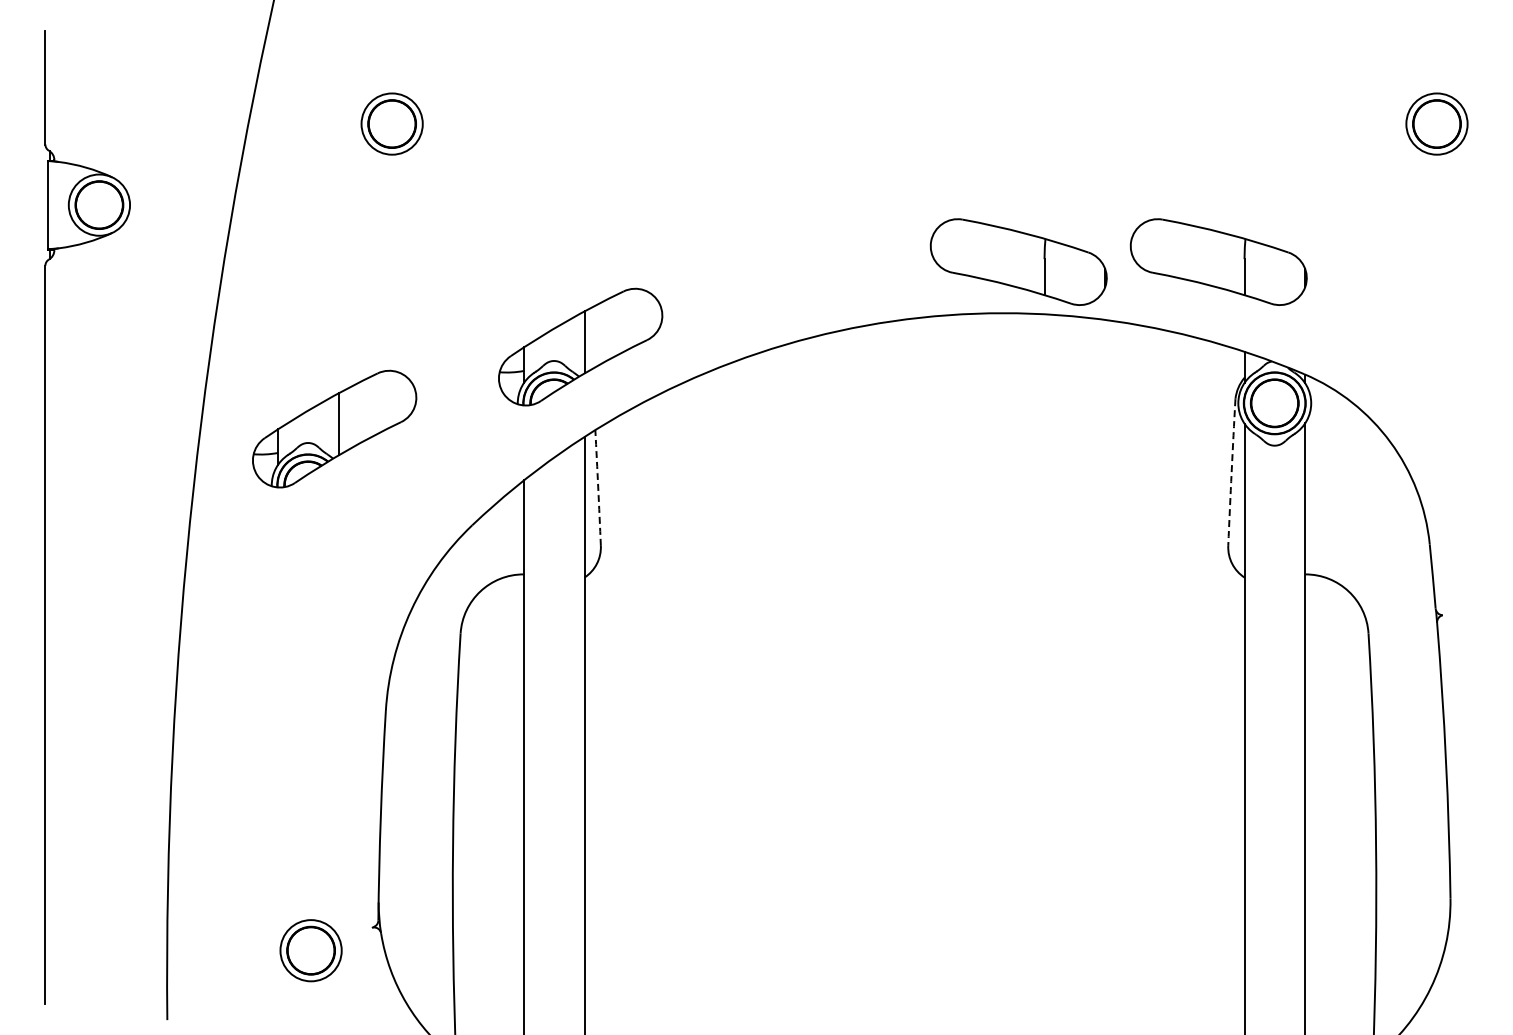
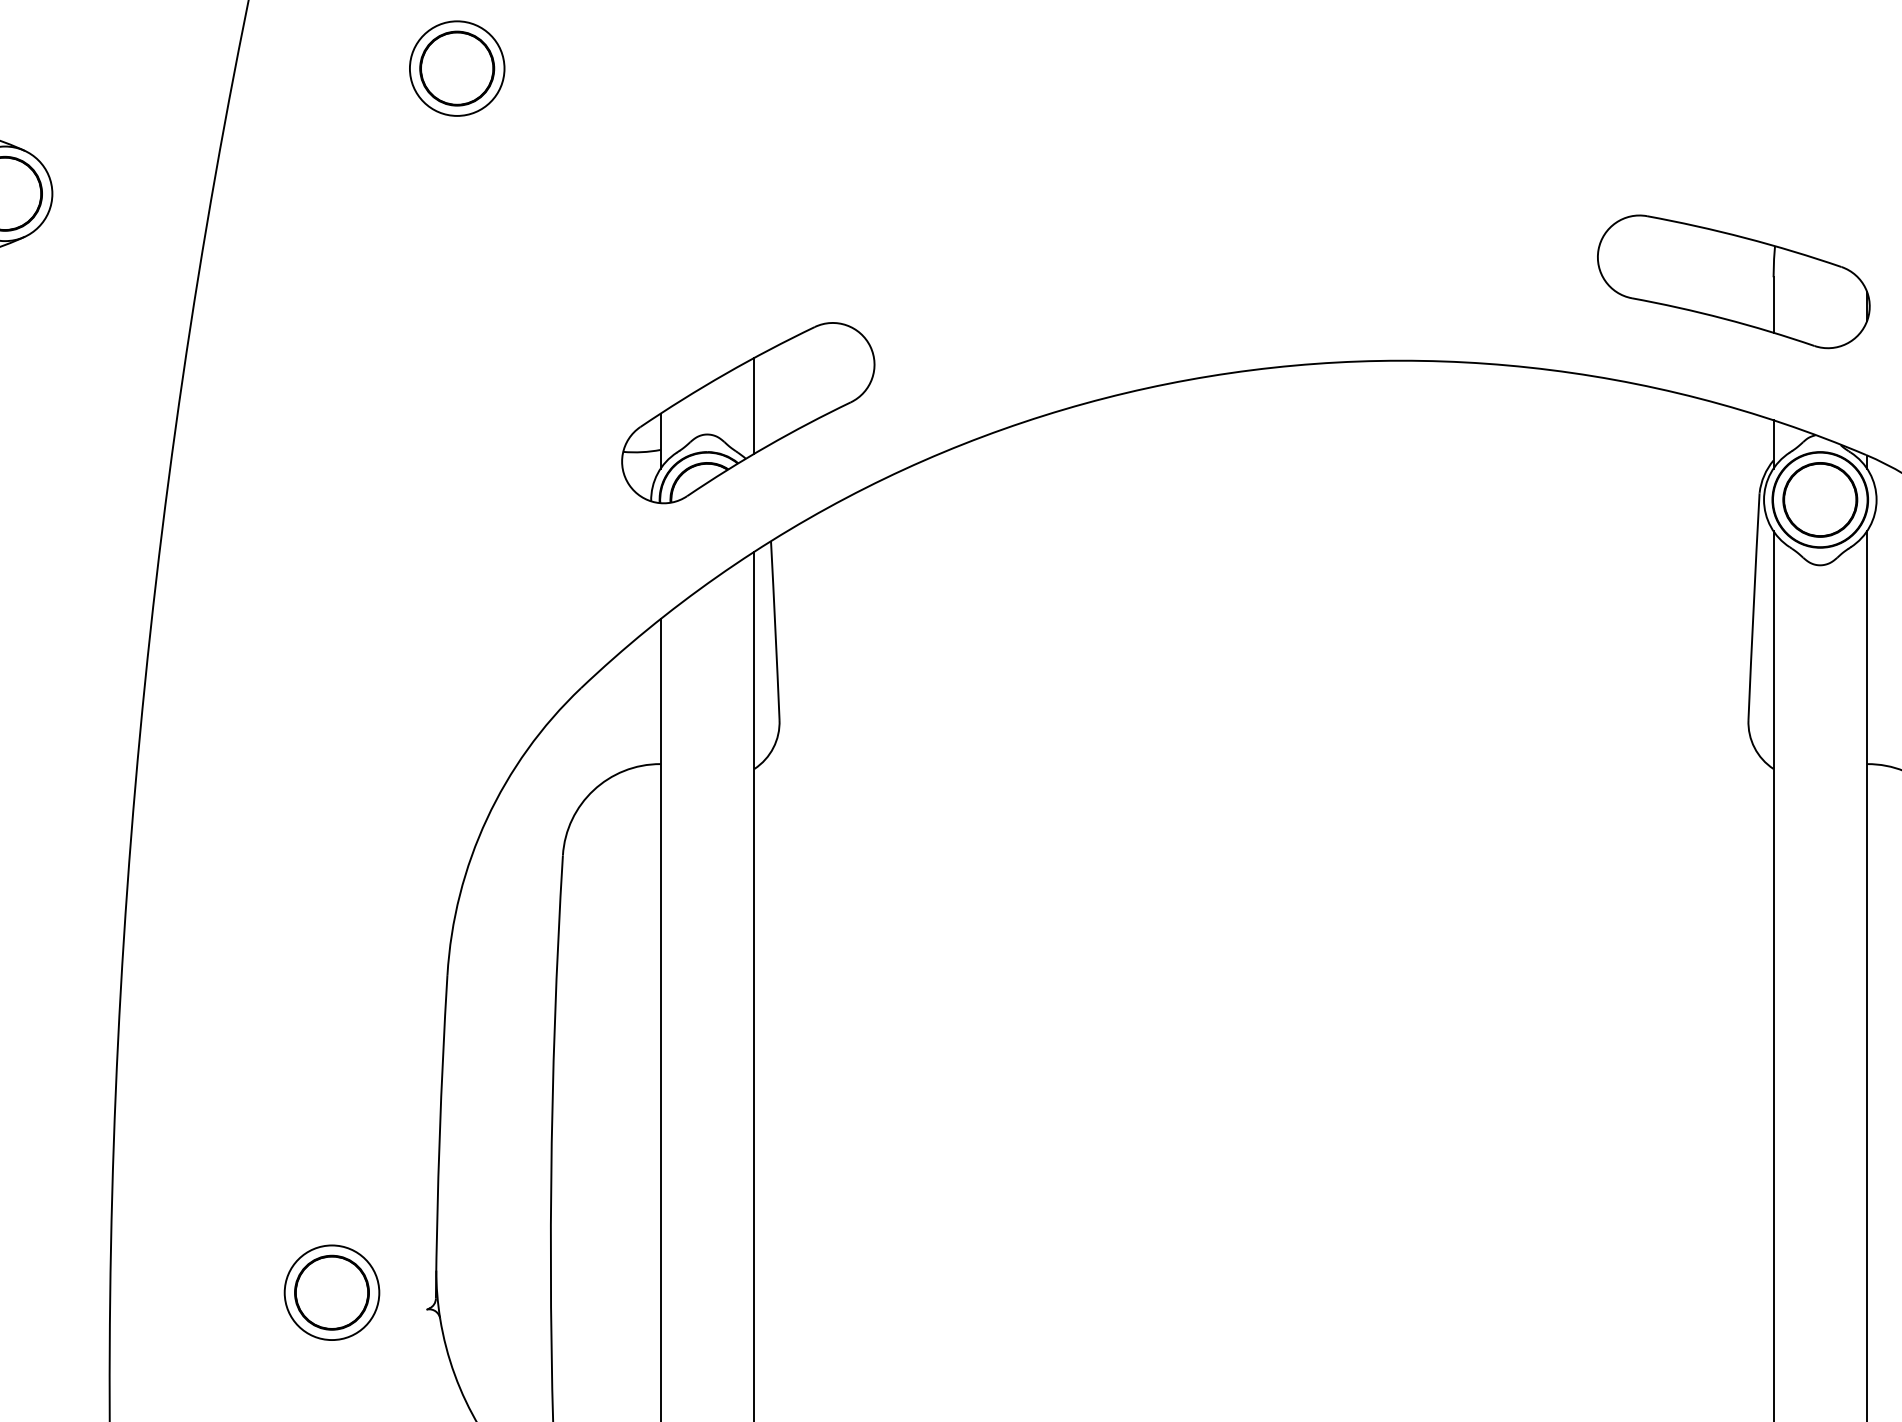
part: (1018, 261) -> (1424, 280), removed
part: (334, 428) -> (368, 538), removed
arc: (1231, 472) -> (1753, 606), dashed -> solid
arc: (598, 487) -> (775, 629), dashed -> solid
part: (310, 950) -> (331, 1292), moved

